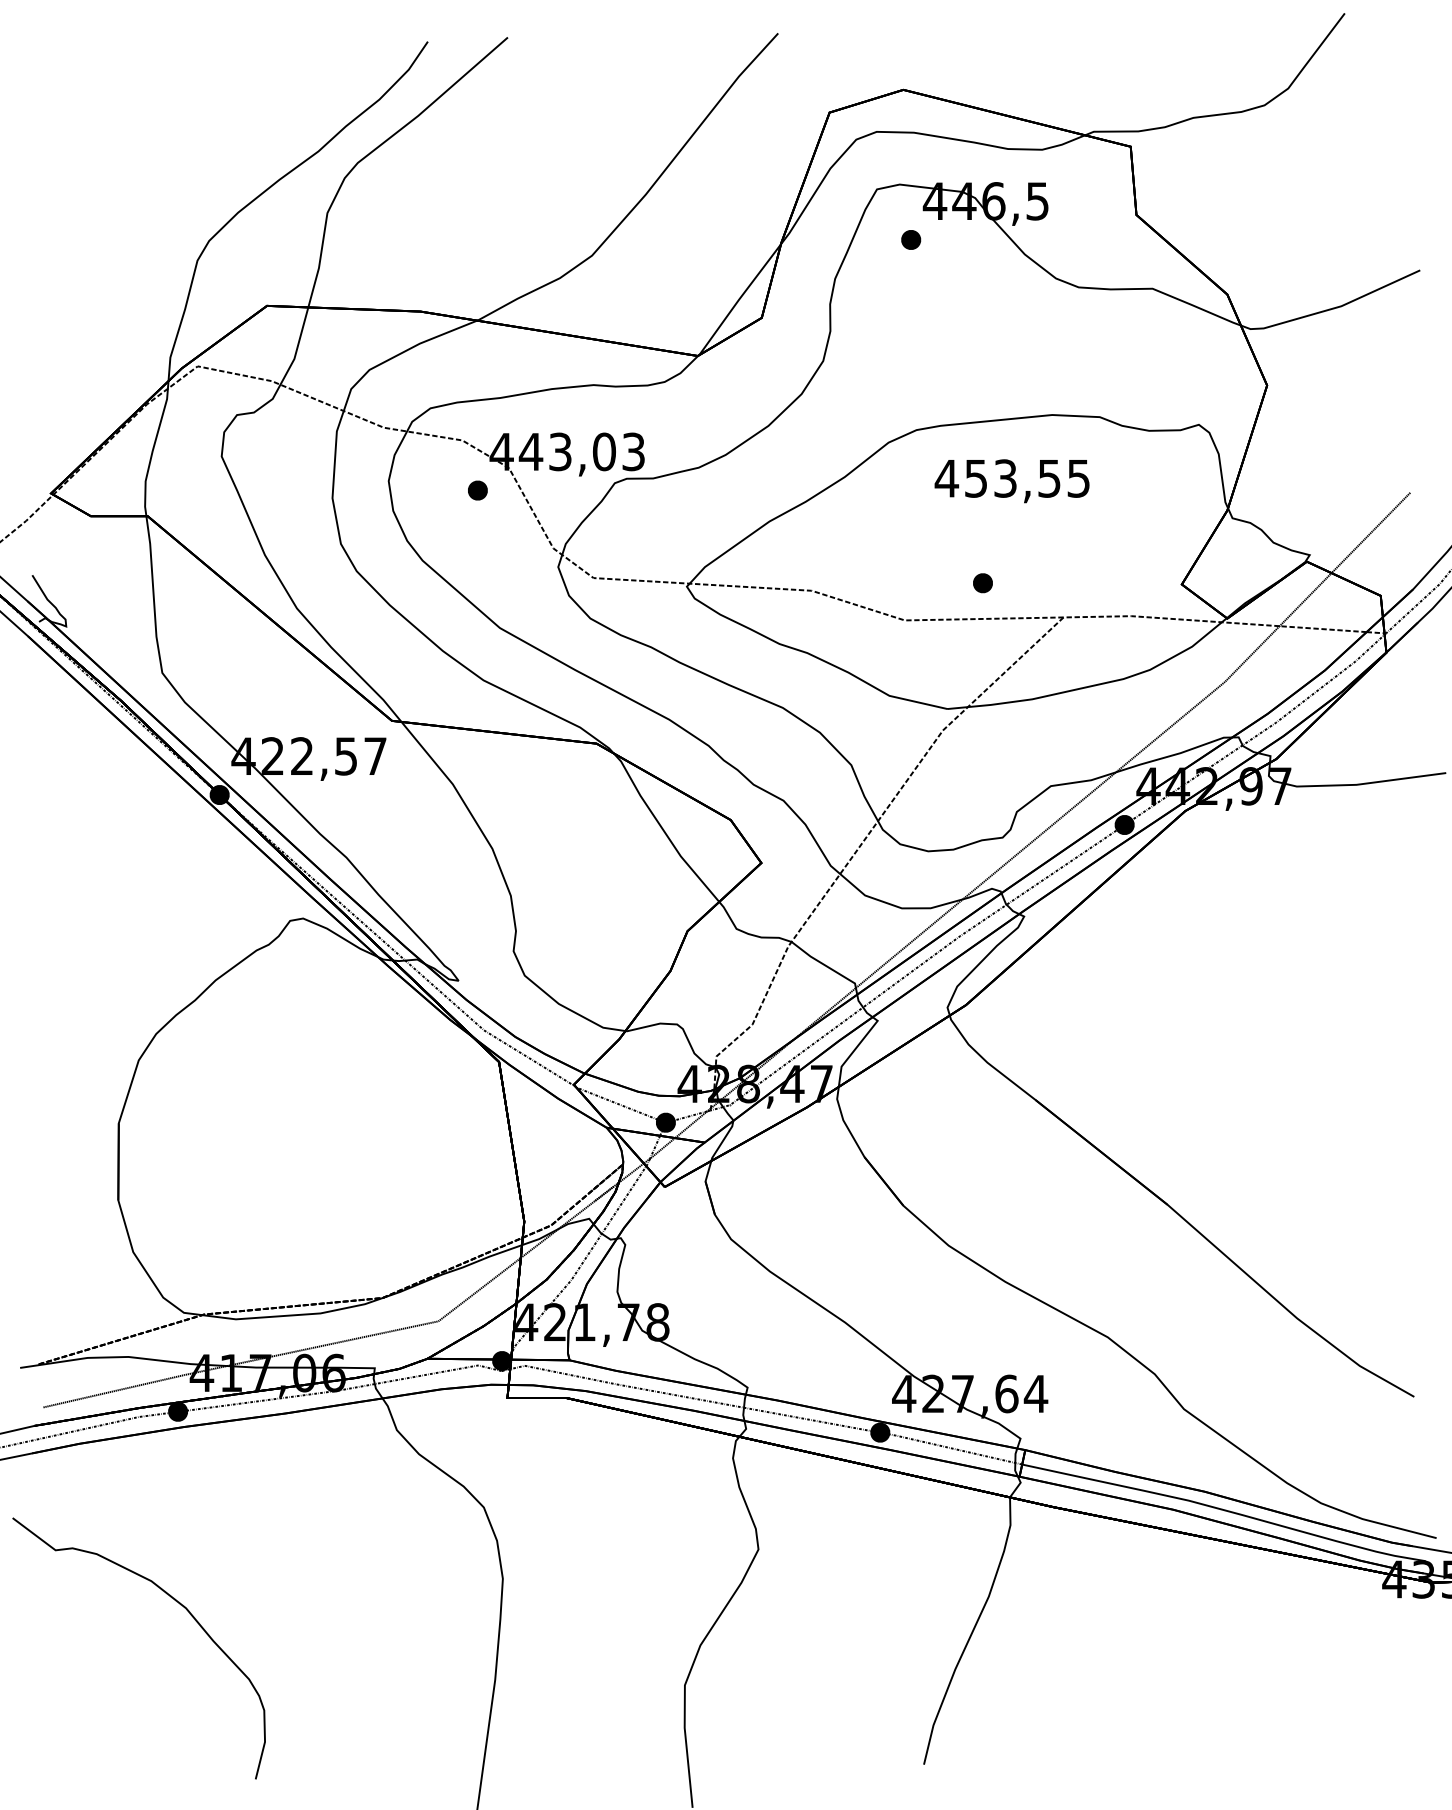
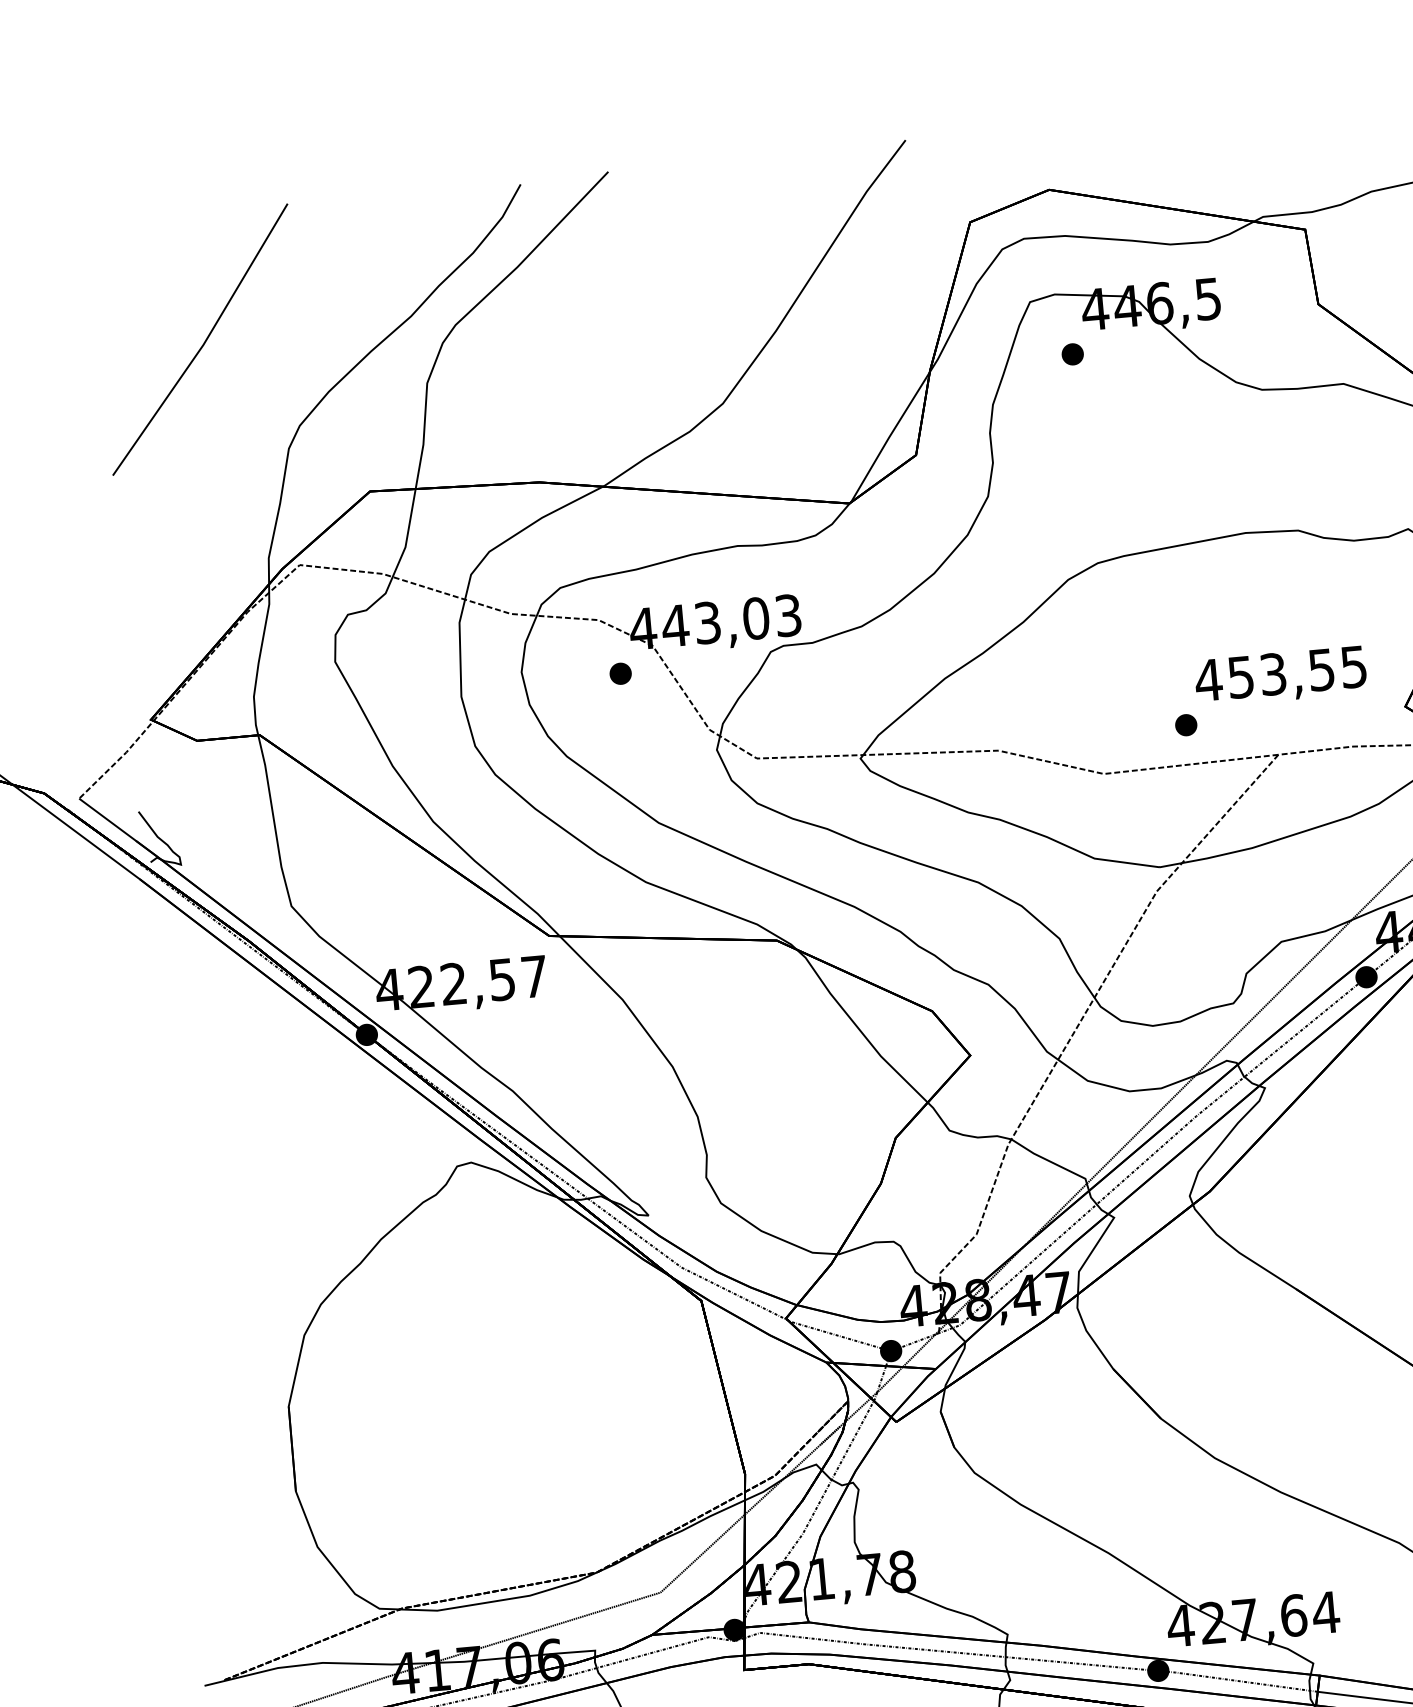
line: (129, 157) -> (203, 341), added
text: (1011, 481) -> (1280, 676), moved

